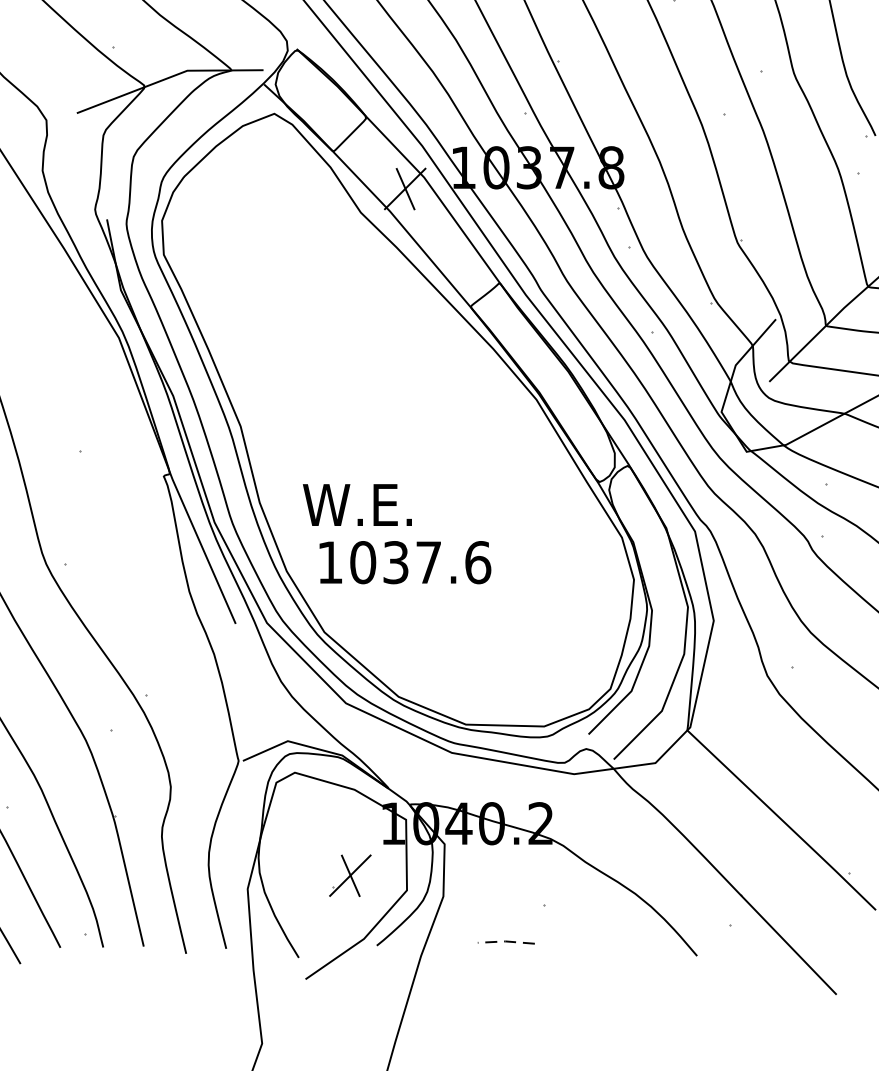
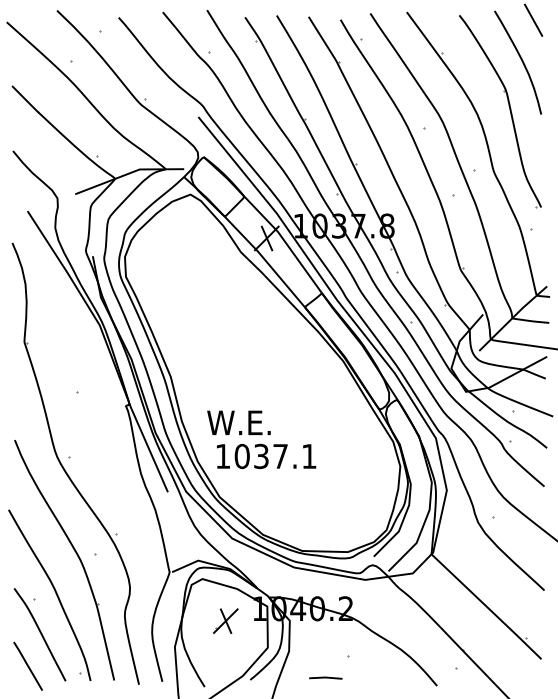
text: (478, 562) -> (309, 456), 1037.6 -> 1037.1
part: (349, 874) -> (225, 620), moved
line: (505, 941) -> (325, 677), dashed -> solid

